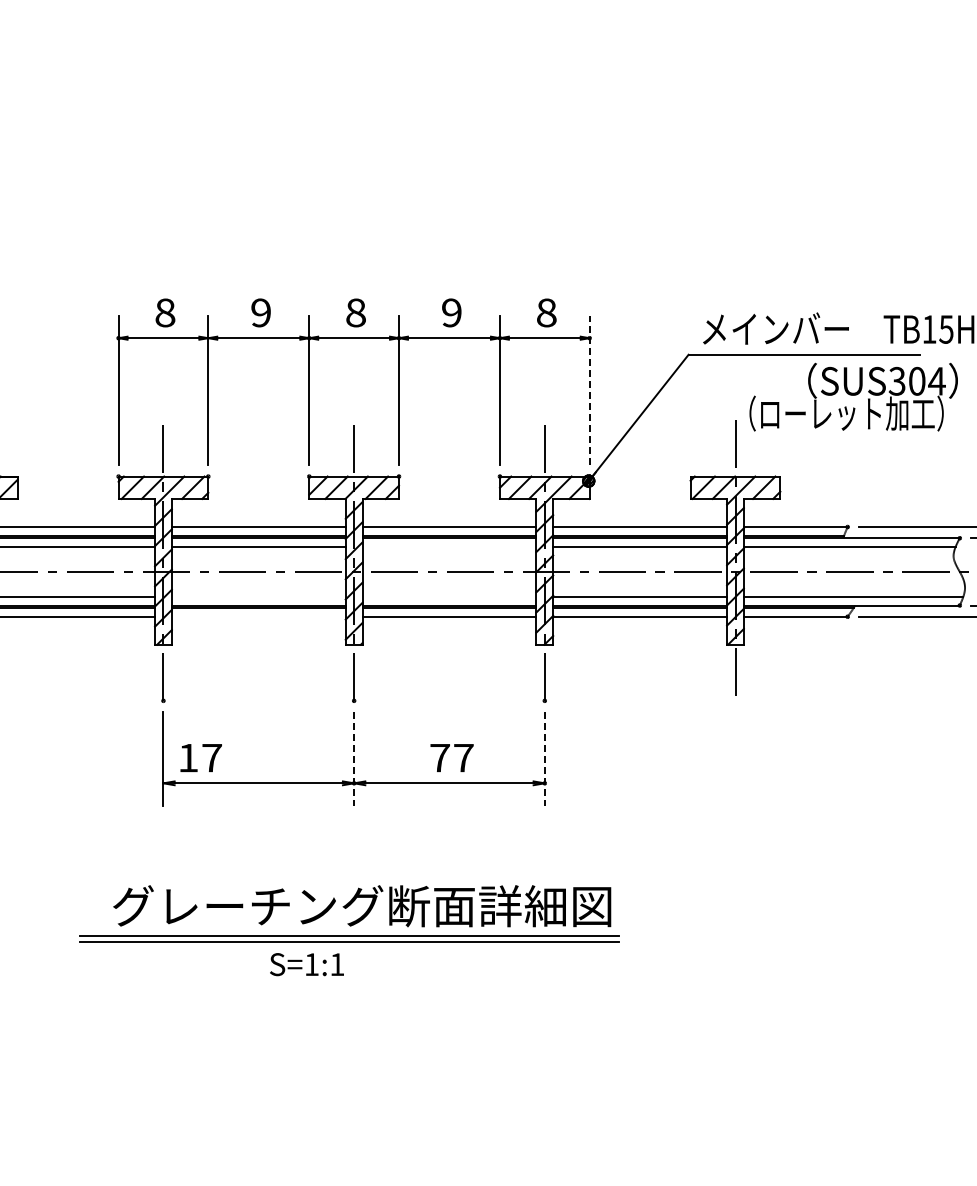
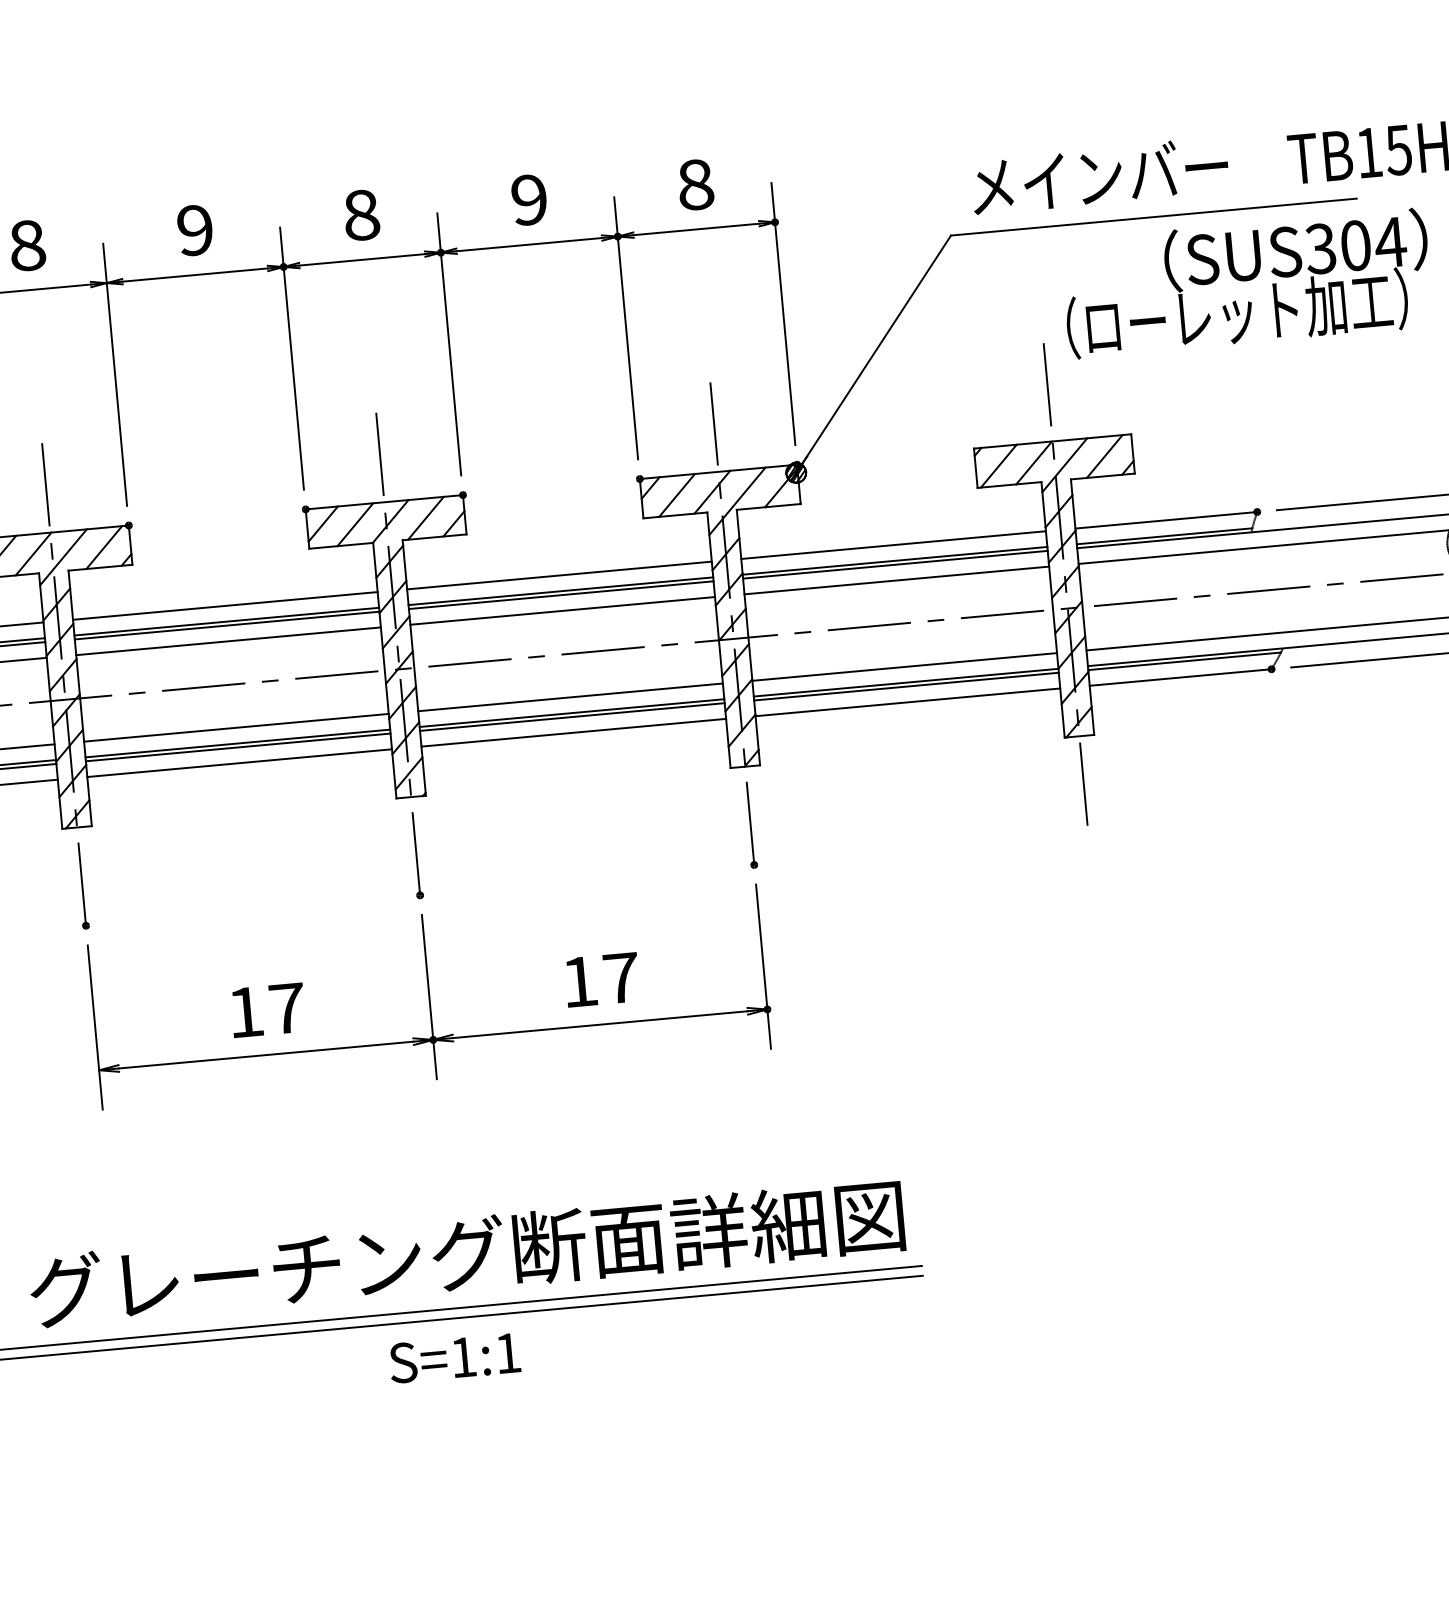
line: (589, 390) -> (783, 313), dashed -> solid
line: (449, 547) -> (562, 611), added
line: (258, 596) -> (235, 727), added
line: (449, 596) -> (570, 697), added
line: (258, 616) -> (239, 762), added
text: (200, 757) -> (266, 1009), moved
line: (354, 758) -> (429, 996), dashed -> solid
text: (439, 758) -> (578, 982), 77 -> 17
line: (544, 758) -> (762, 966), dashed -> solid
text: (306, 964) -> (454, 1358), moved

